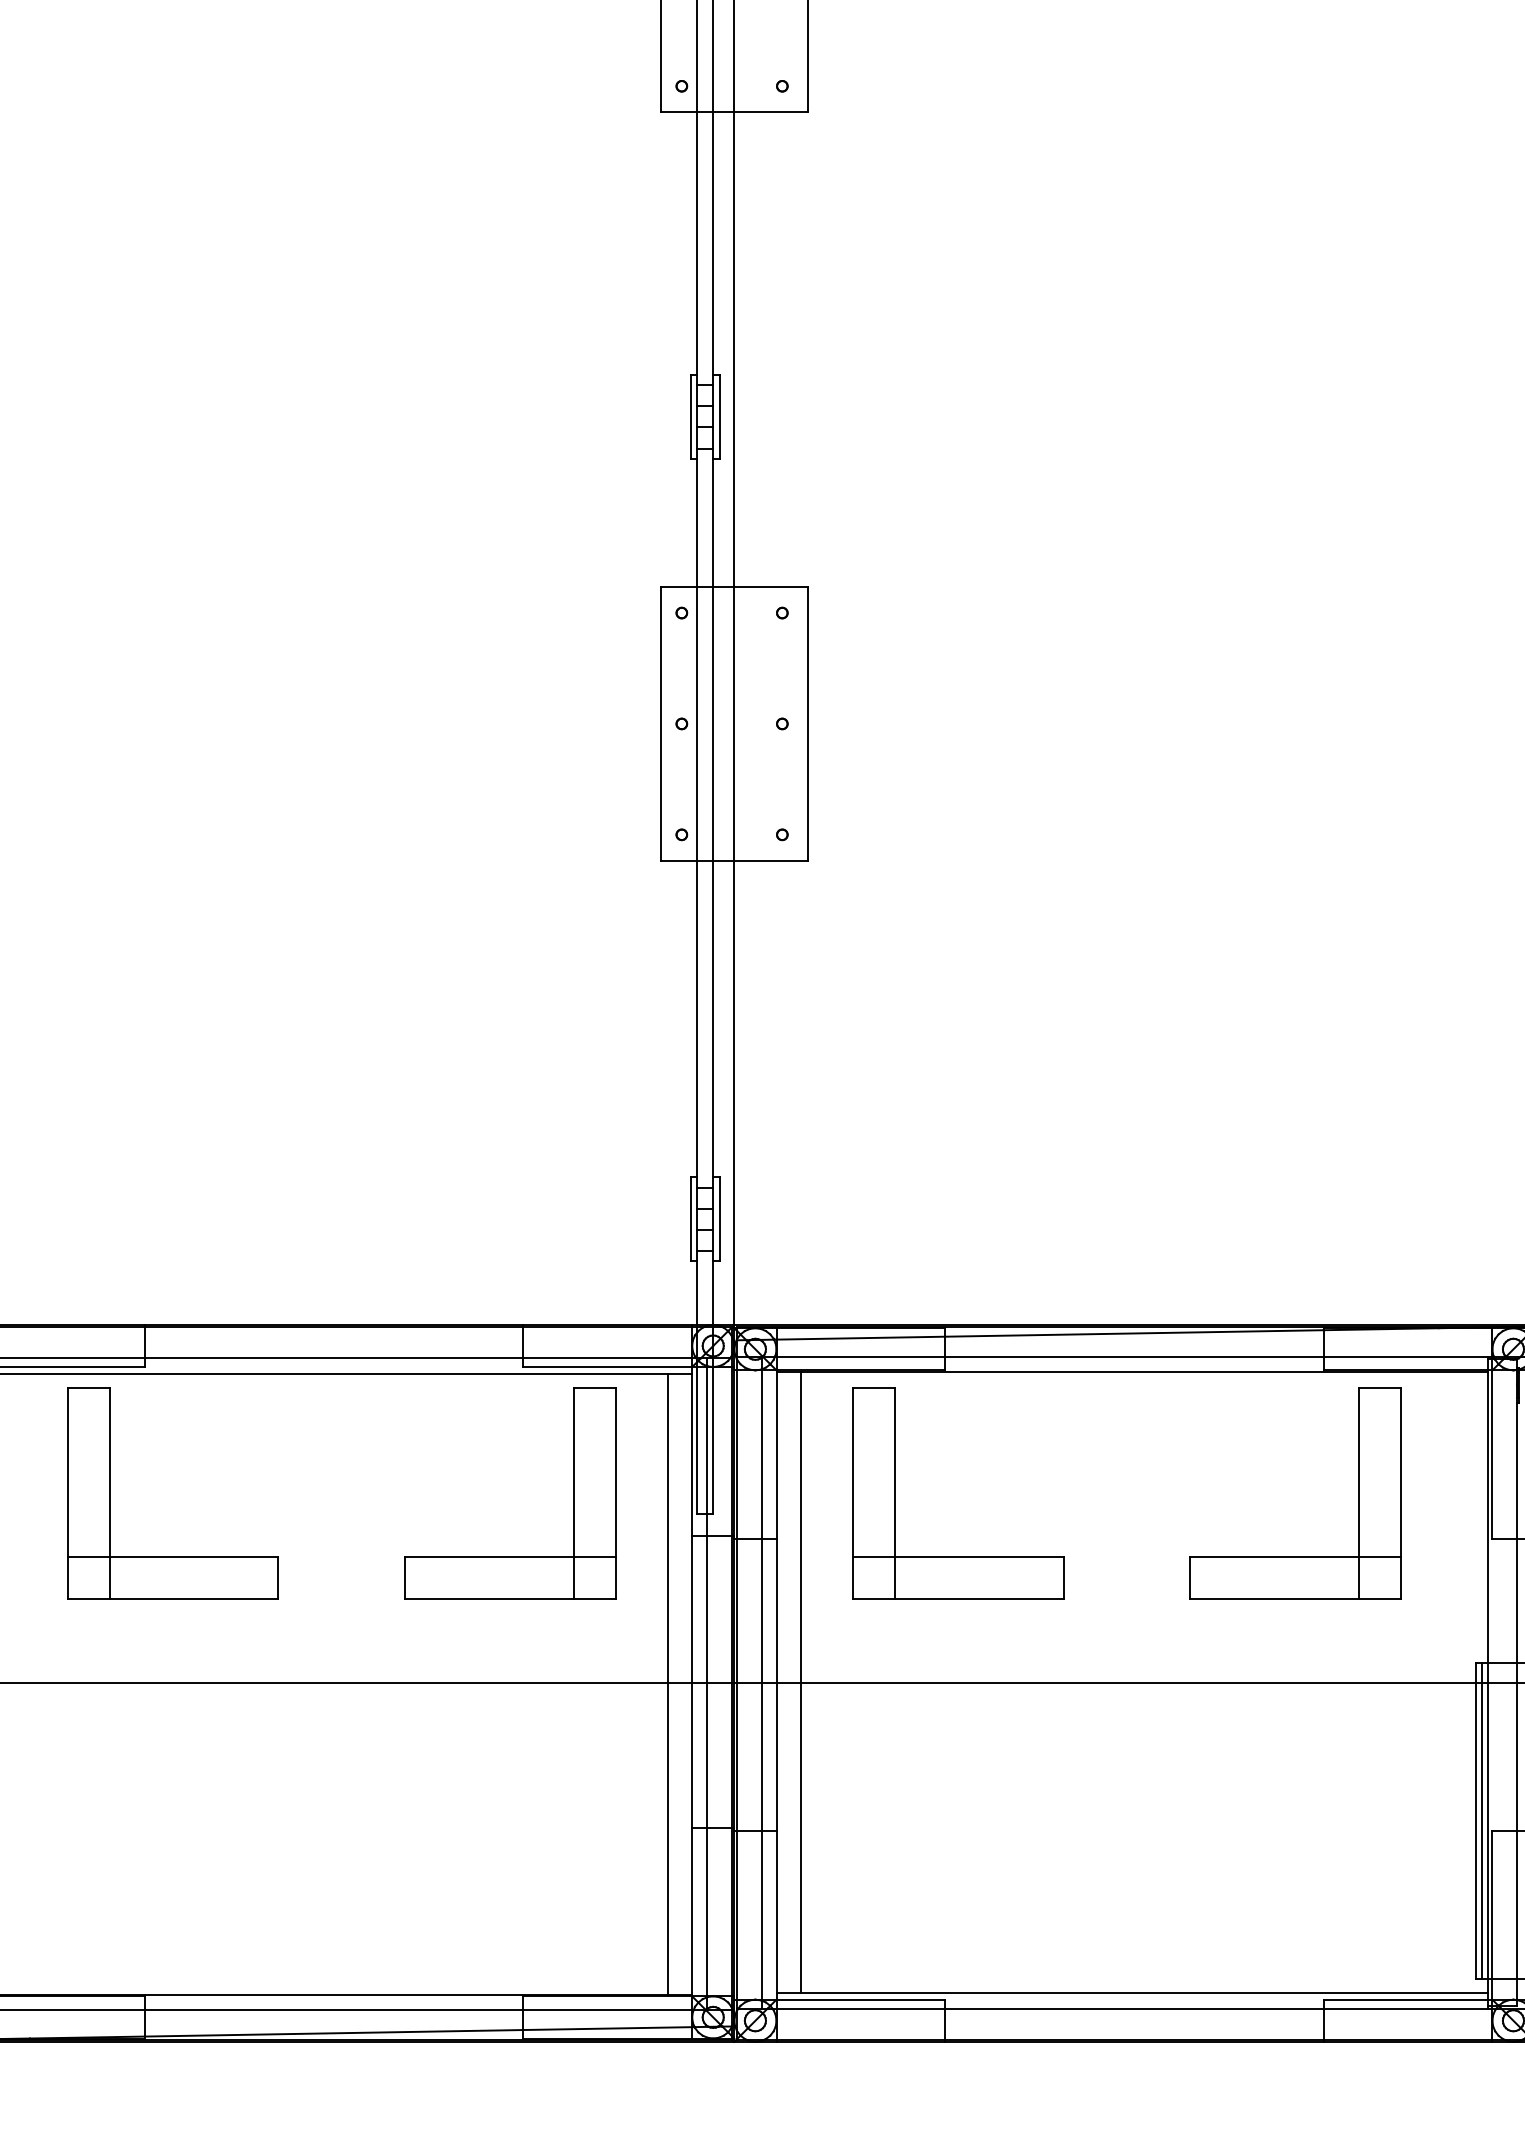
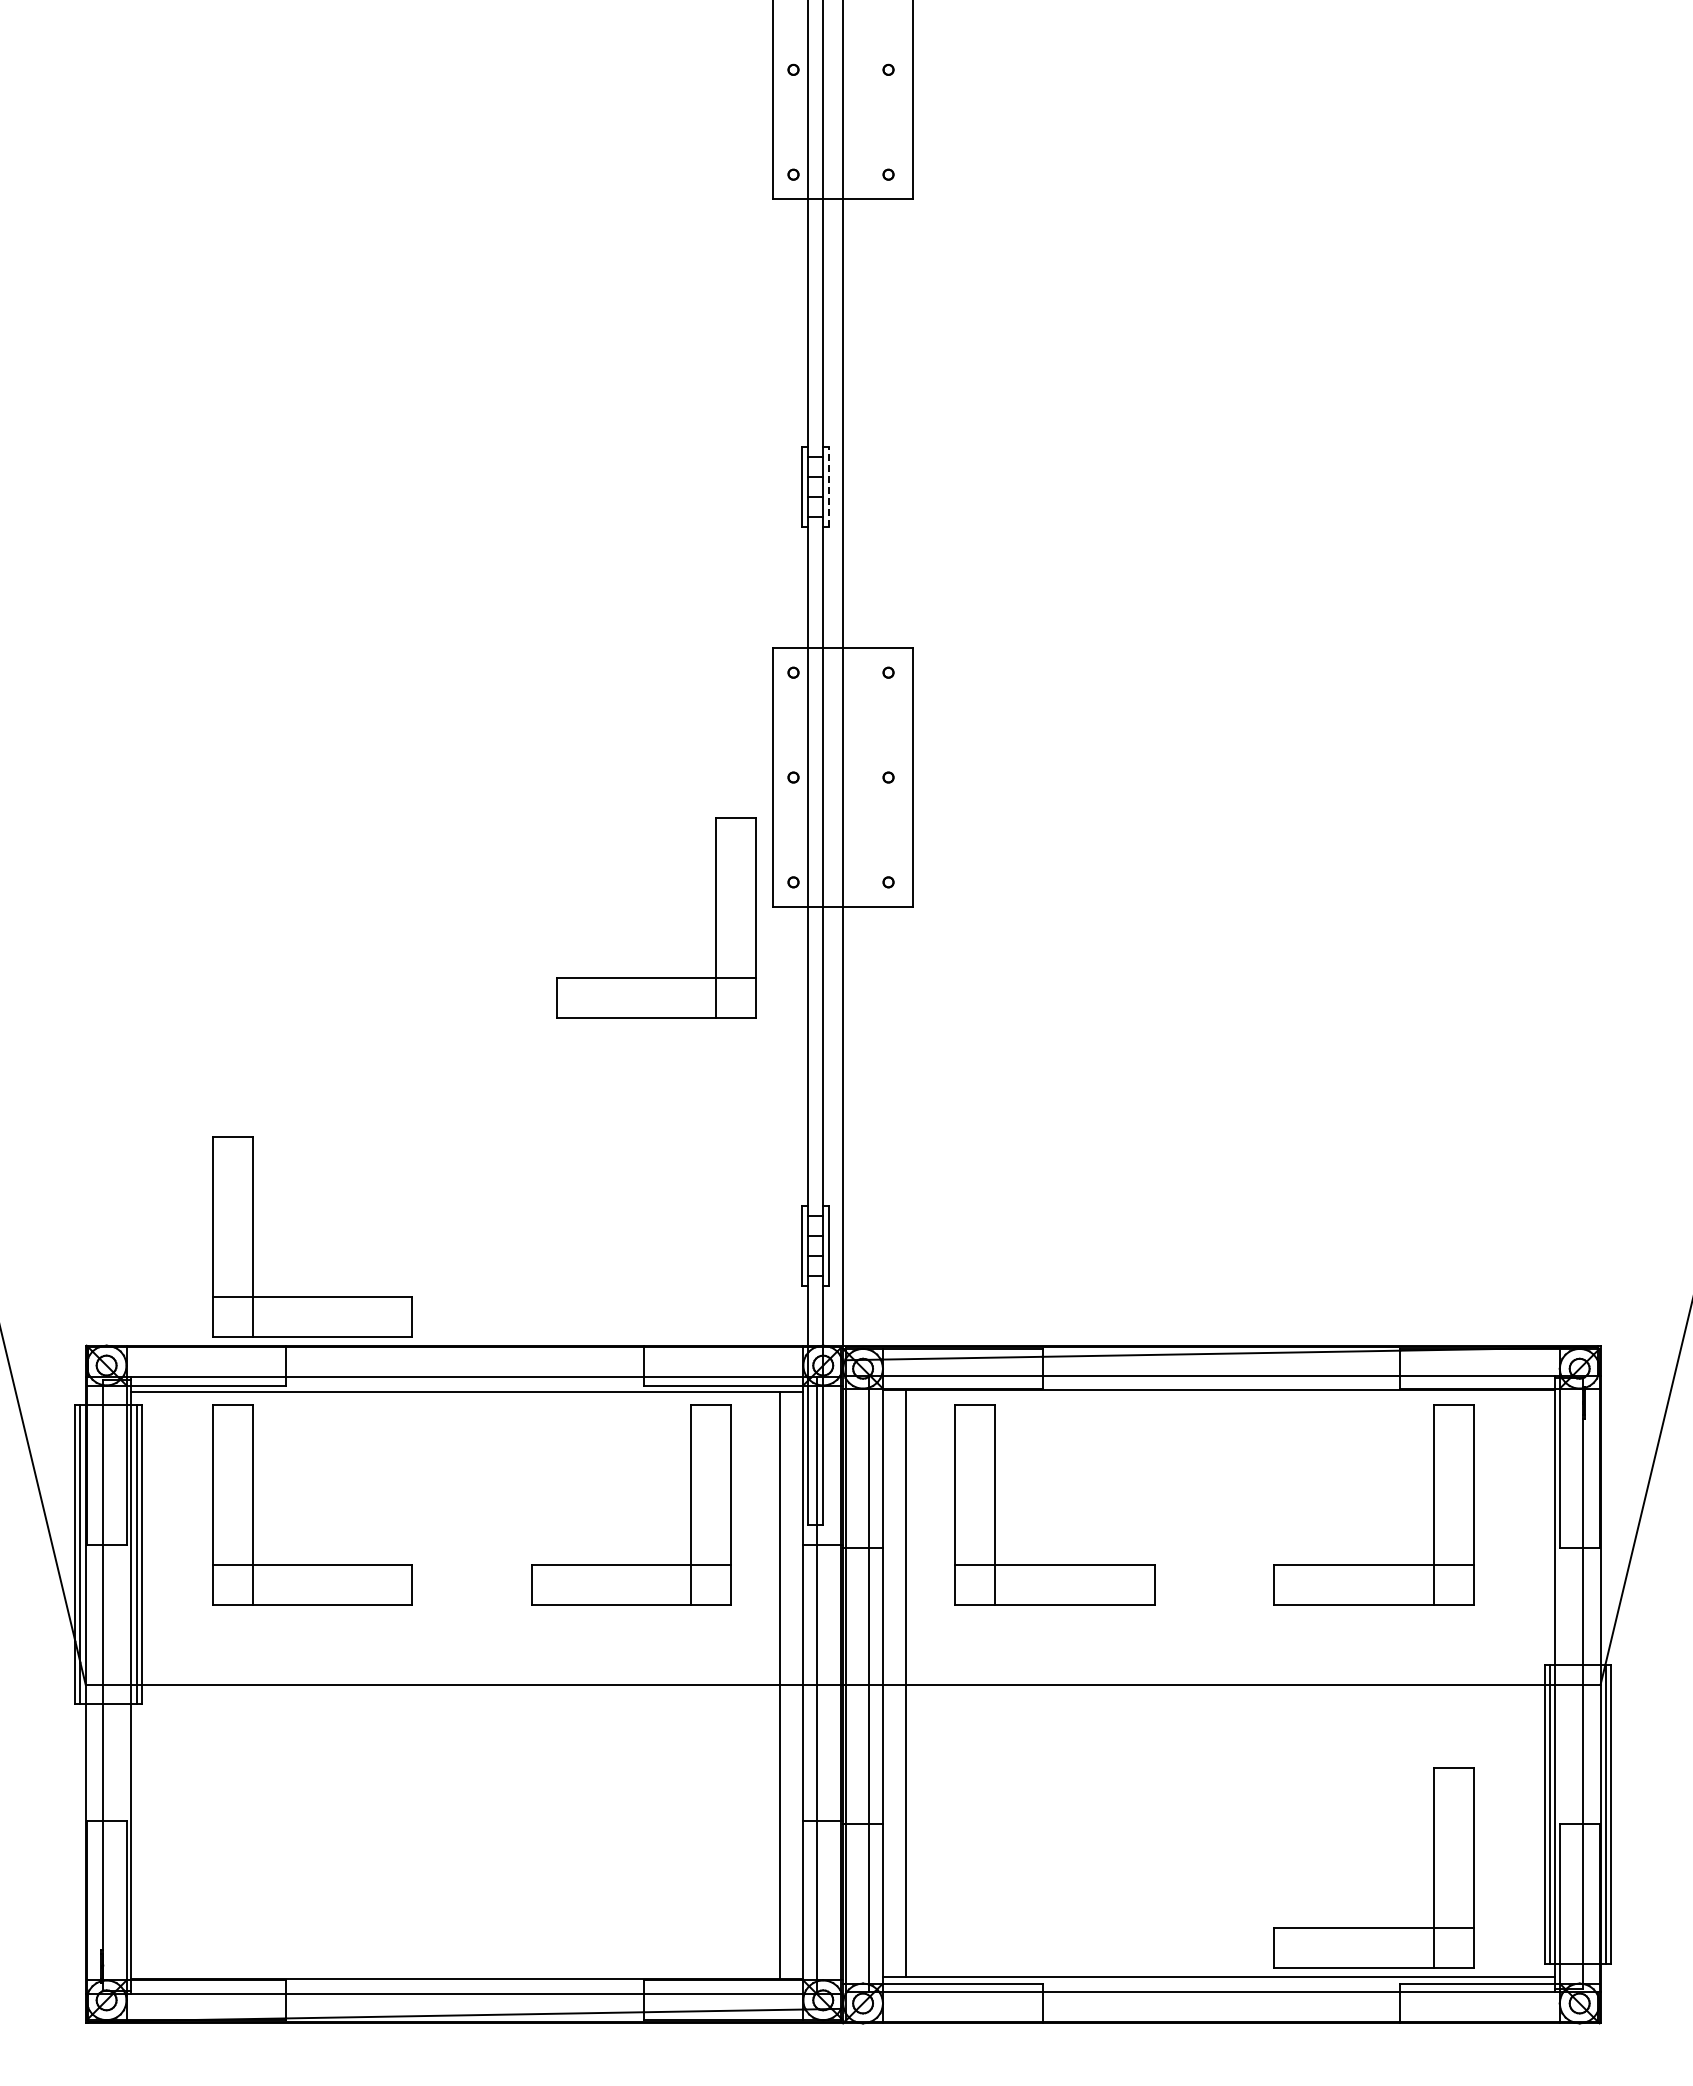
line: (719, 417) -> (829, 487), solid -> dashed
part: (599, 871) -> (715, 917), added
part: (110, 1209) -> (253, 1236), added
part: (1358, 1876) -> (1433, 1867), added

